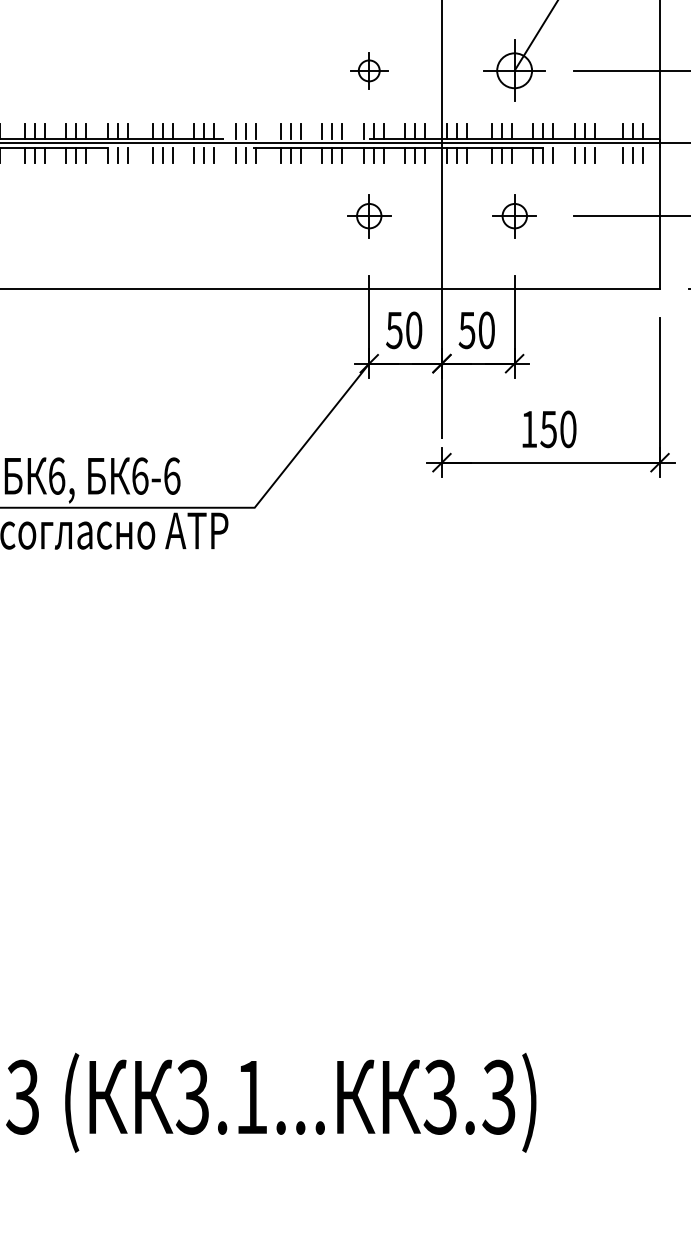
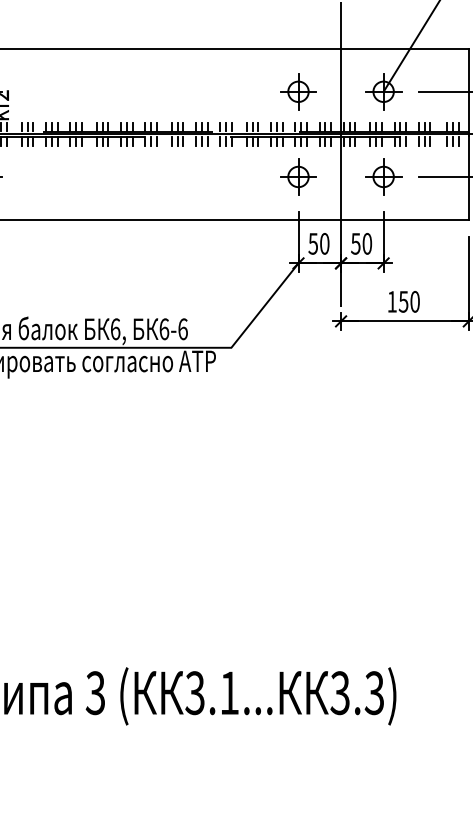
part: (369, 70) -> (298, 91), size x1.67
part: (369, 215) -> (298, 176), size x1.43
part: (514, 215) -> (383, 176), size x1.43

